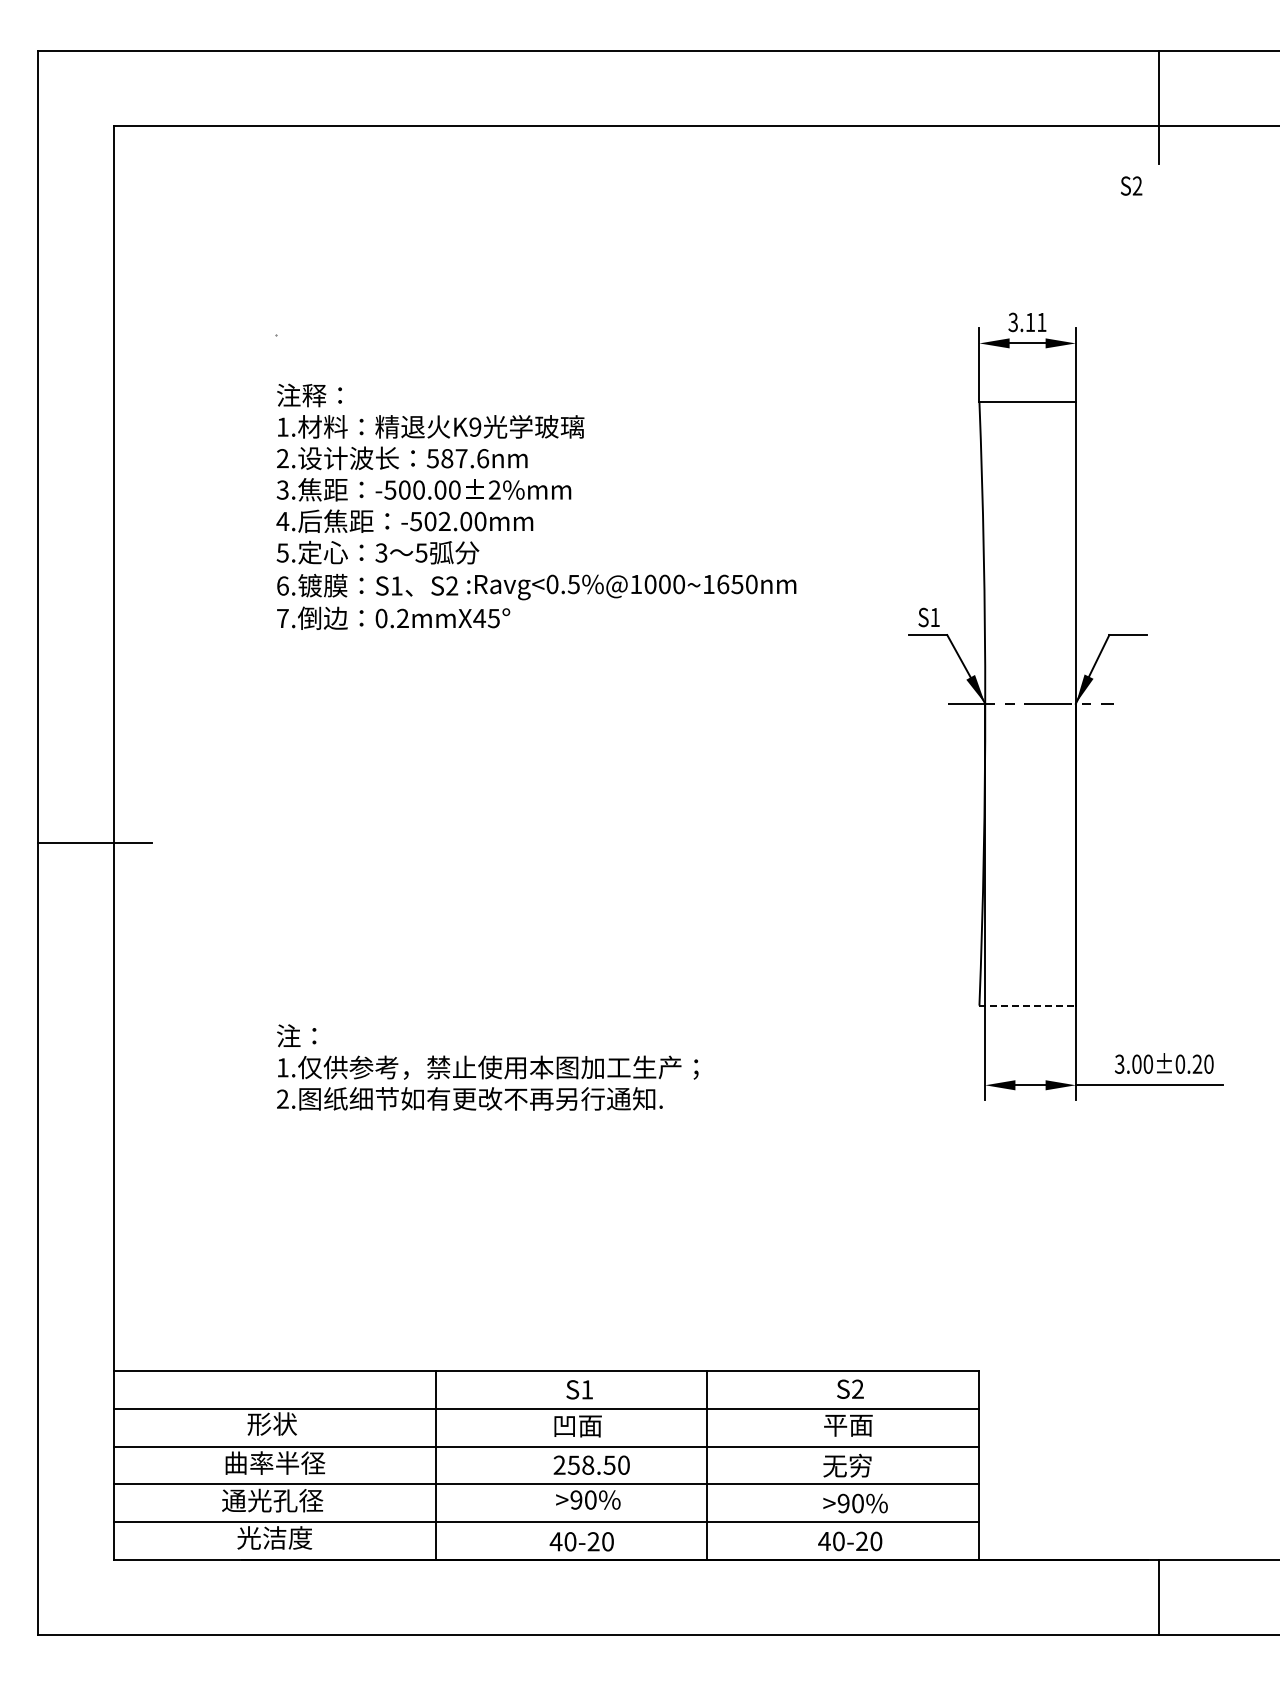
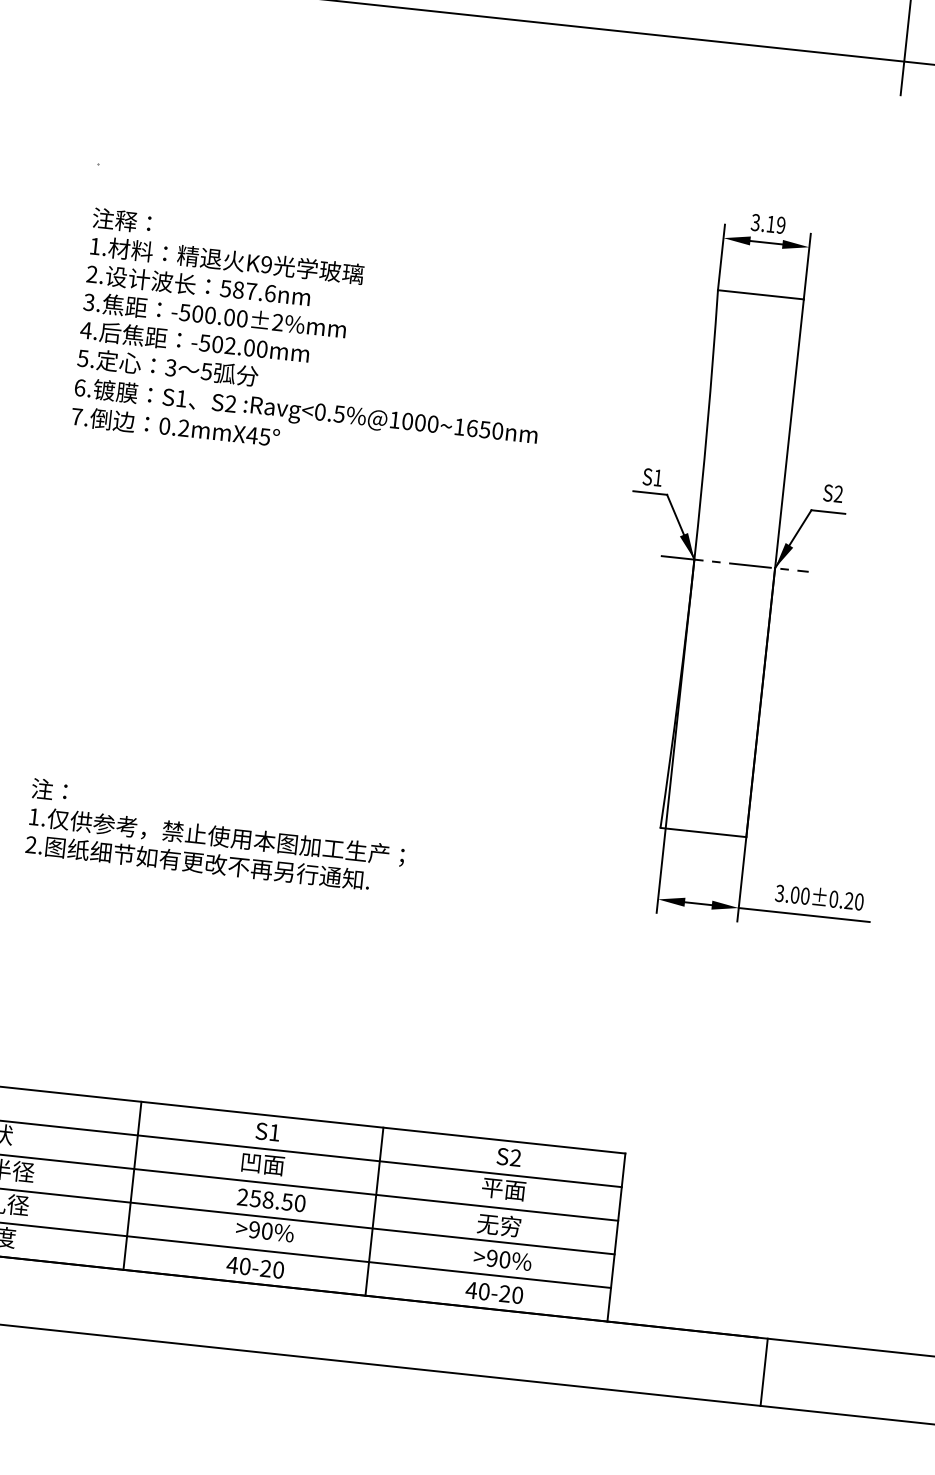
text: (1131, 185) -> (833, 493), moved
text: (1041, 322) -> (780, 225), 3.11 -> 3.19
line: (1028, 1005) -> (704, 832), dashed -> solid

